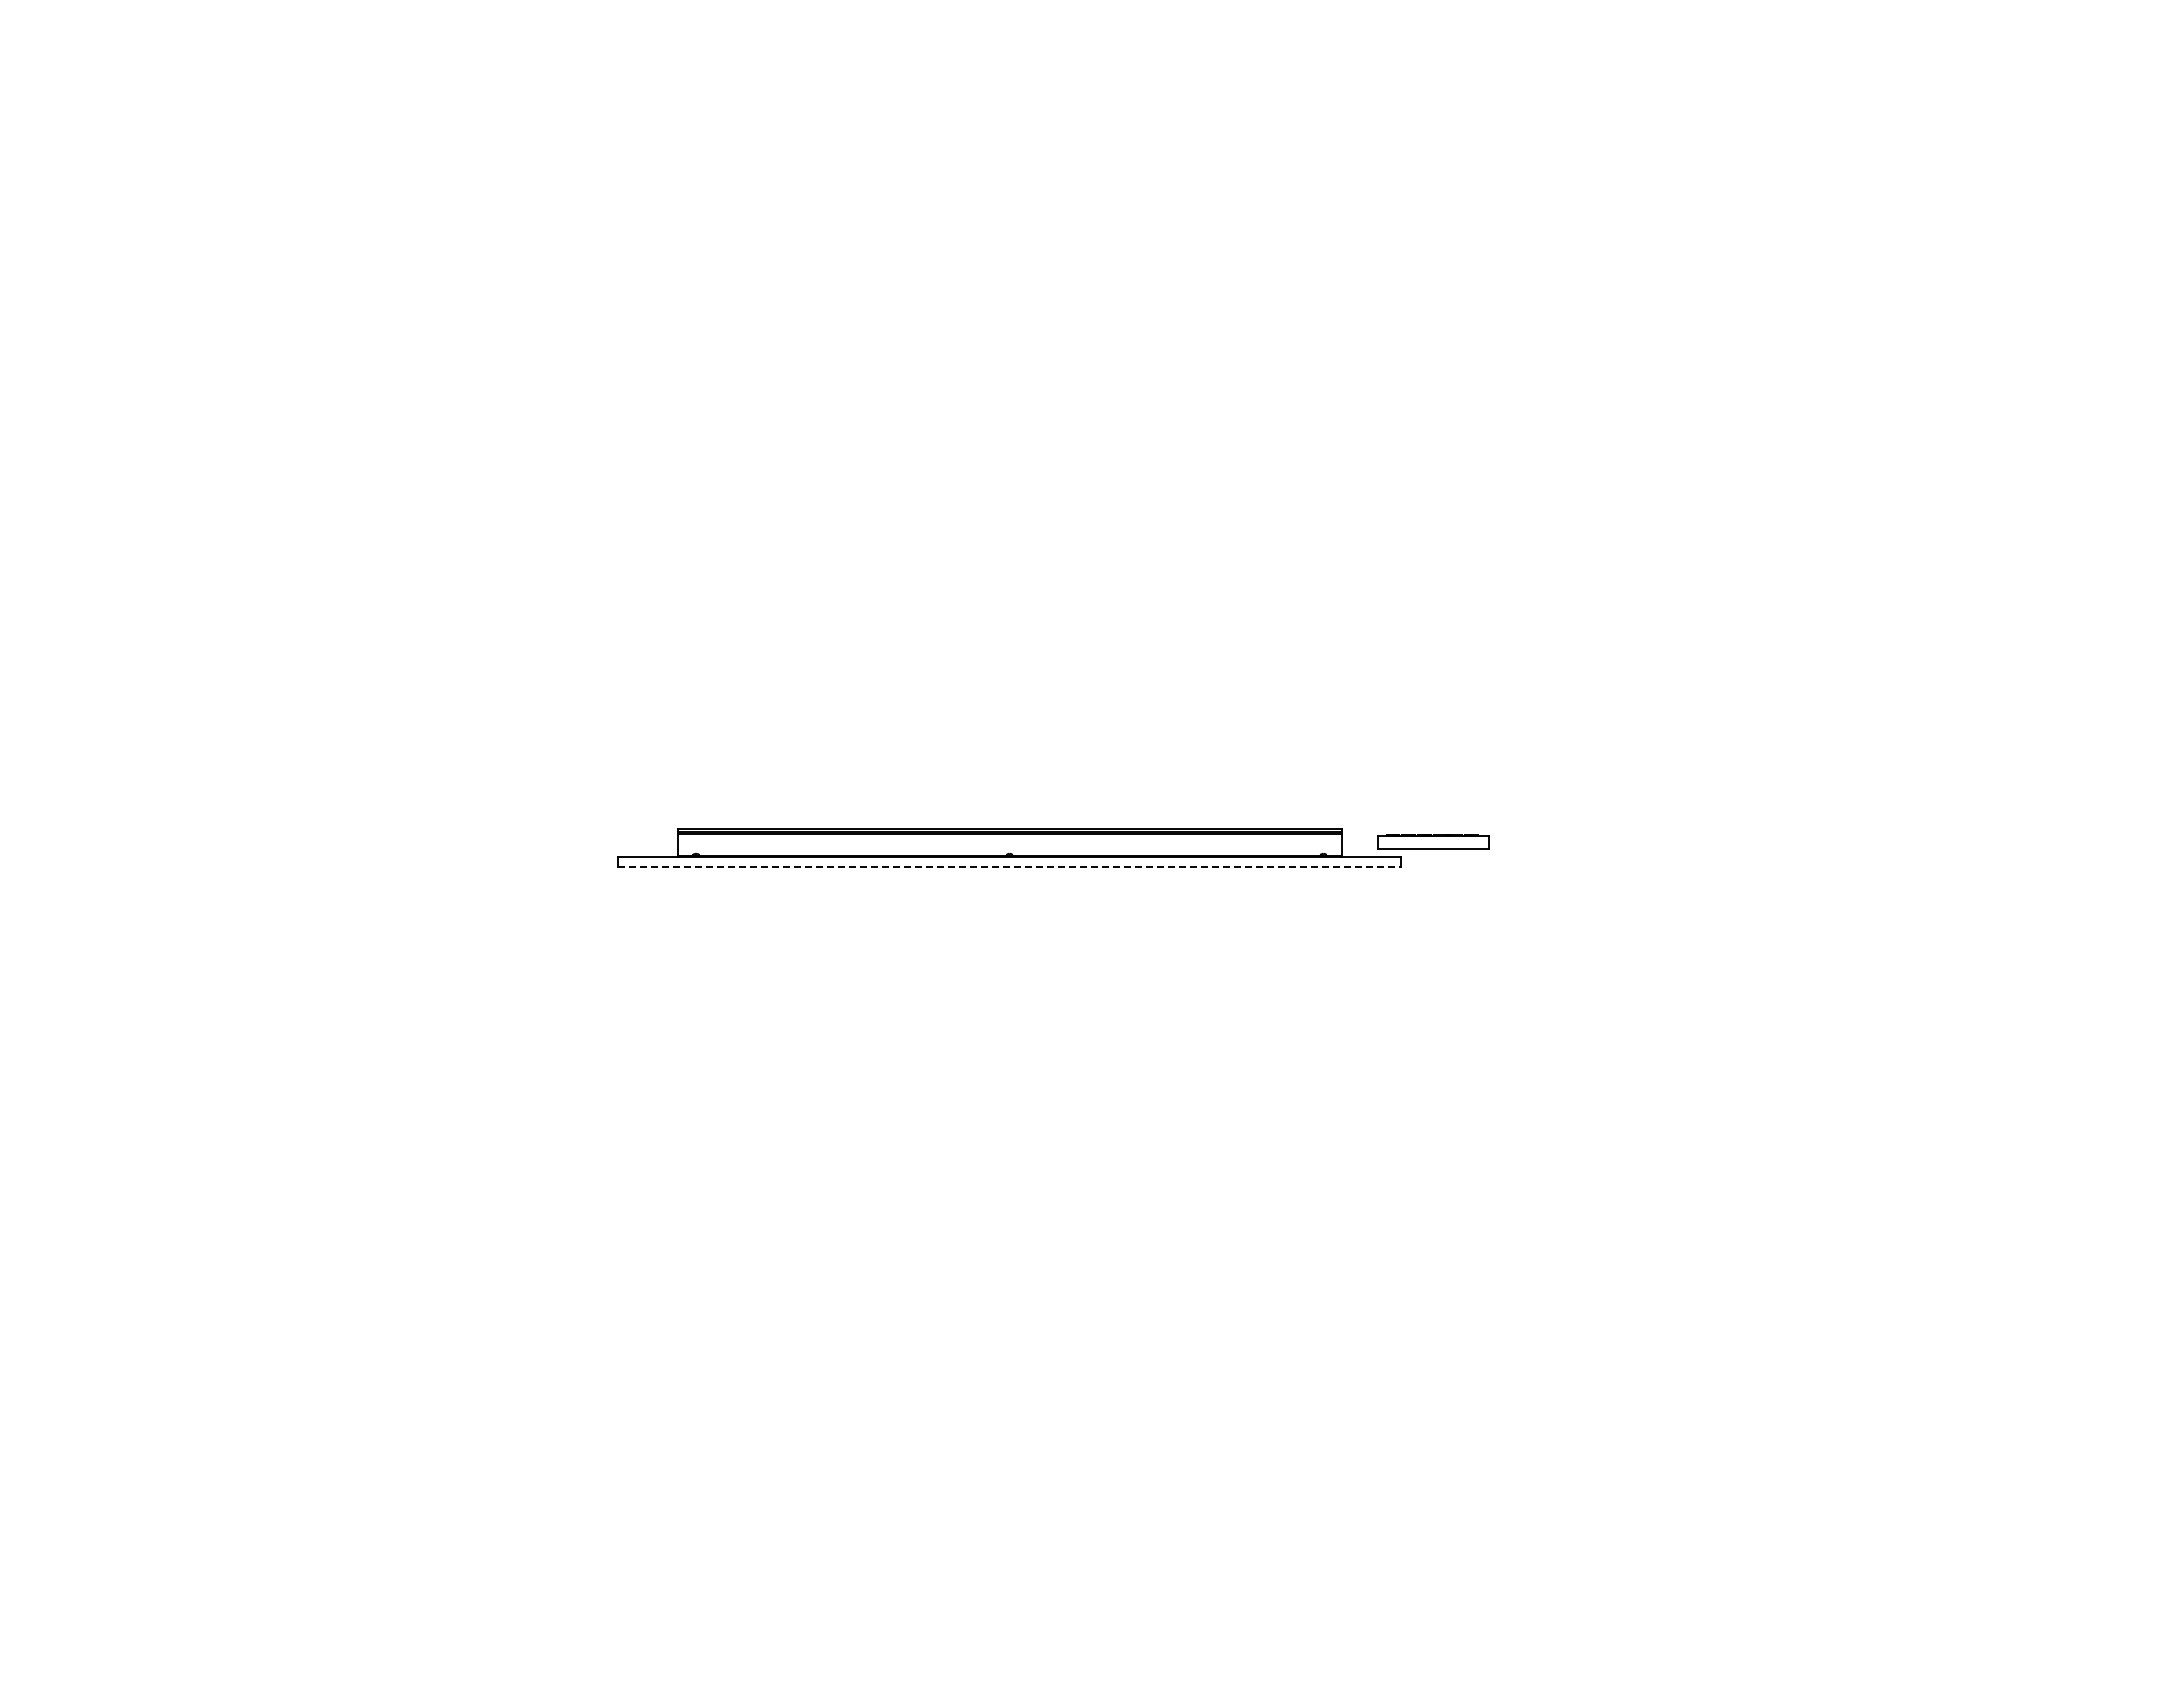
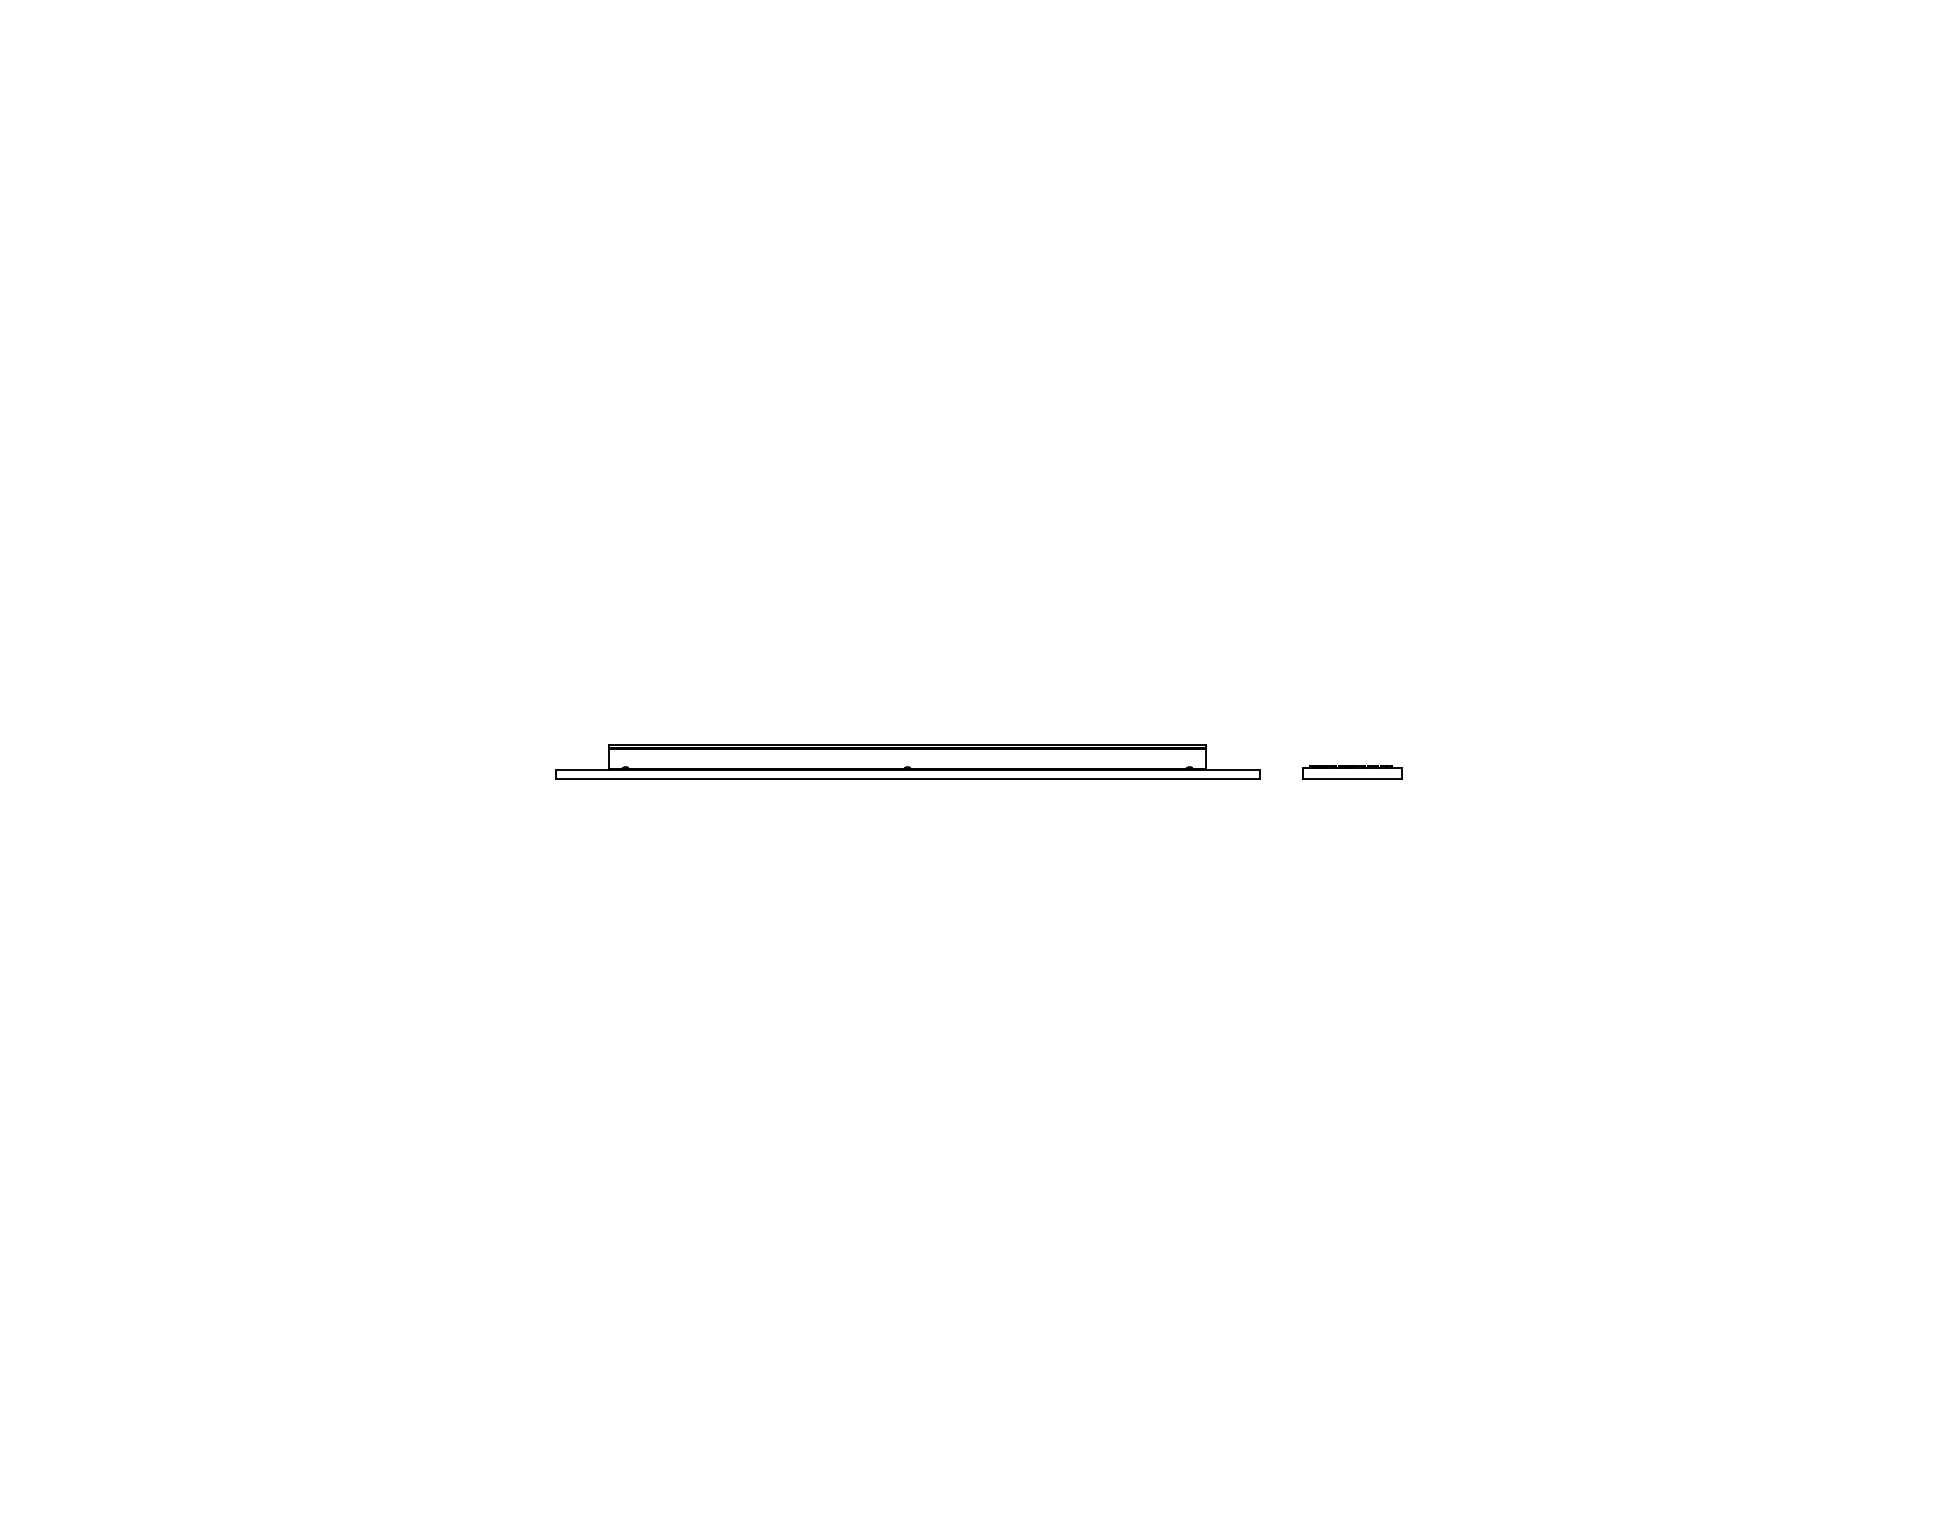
part: (1433, 841) -> (1352, 772), moved
line: (1009, 867) -> (907, 779), dashed -> solid

